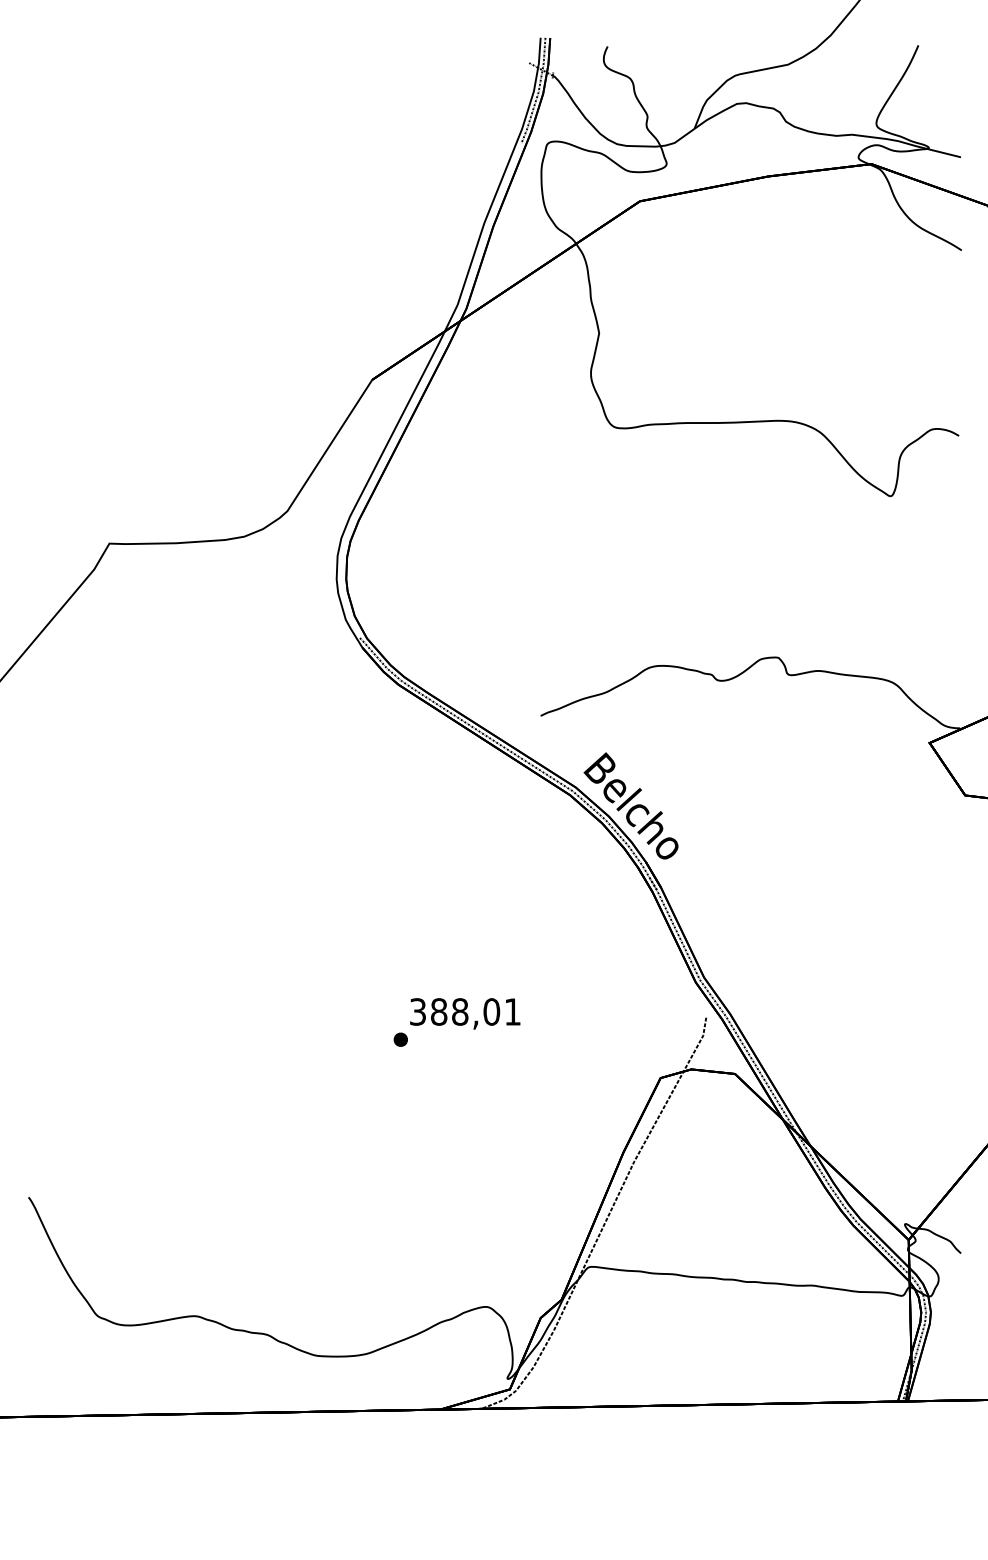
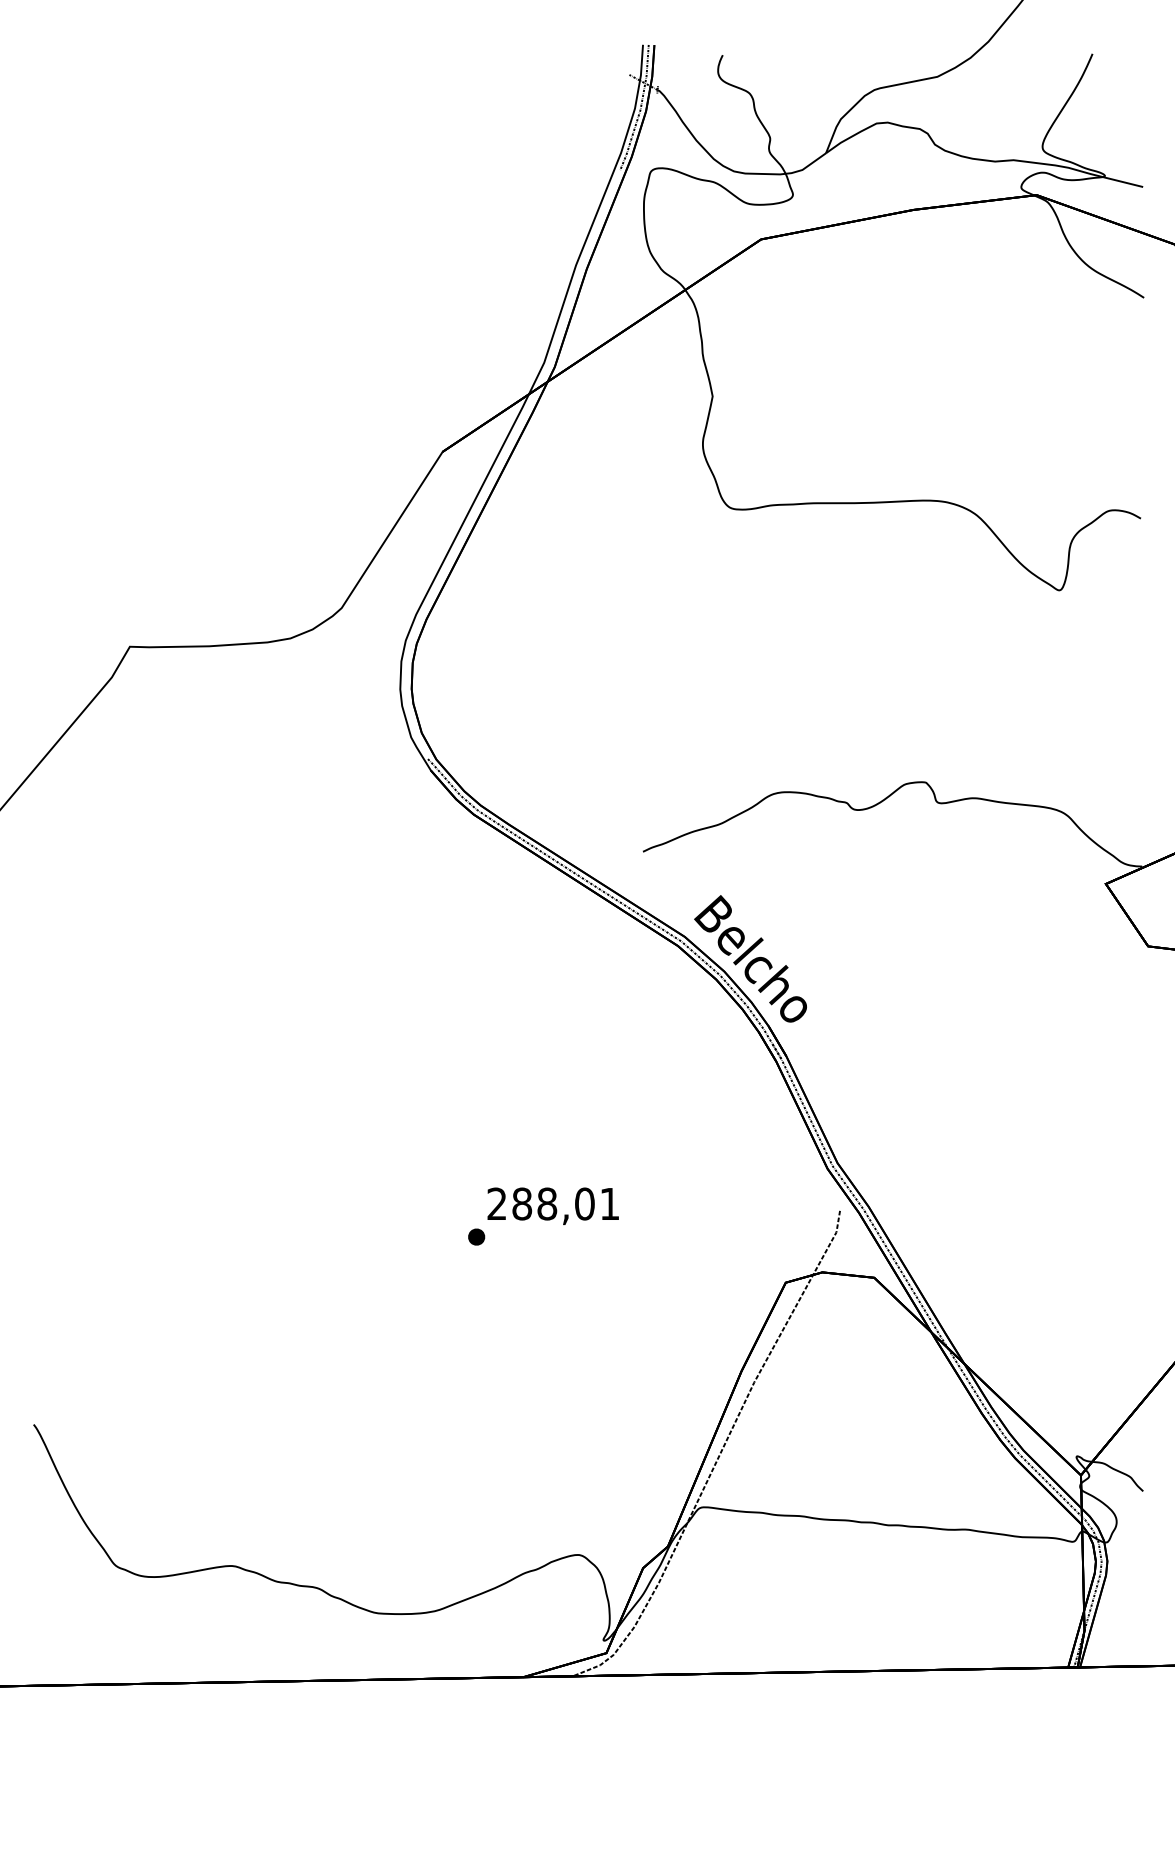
text: (417, 1011) -> (496, 1203), 388,01 -> 288,01

